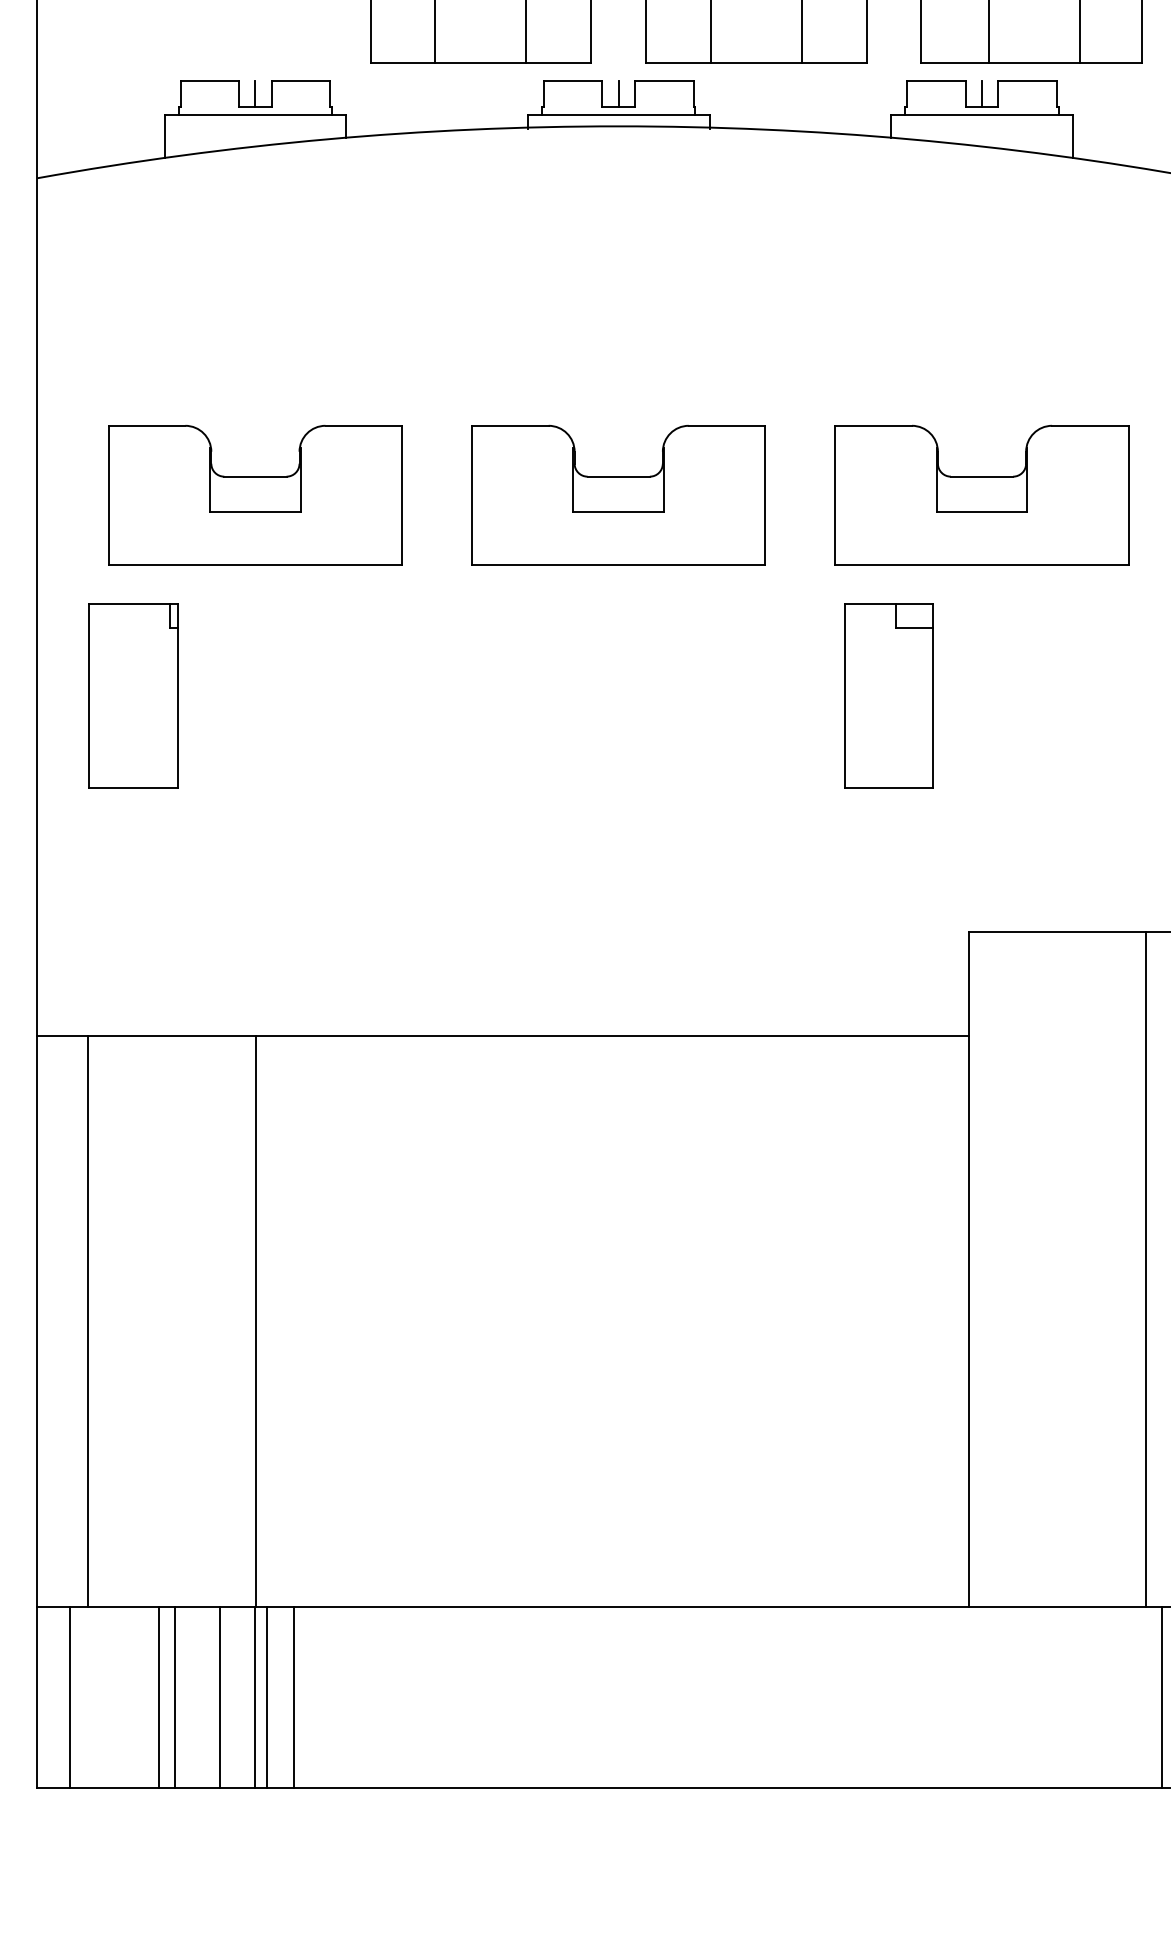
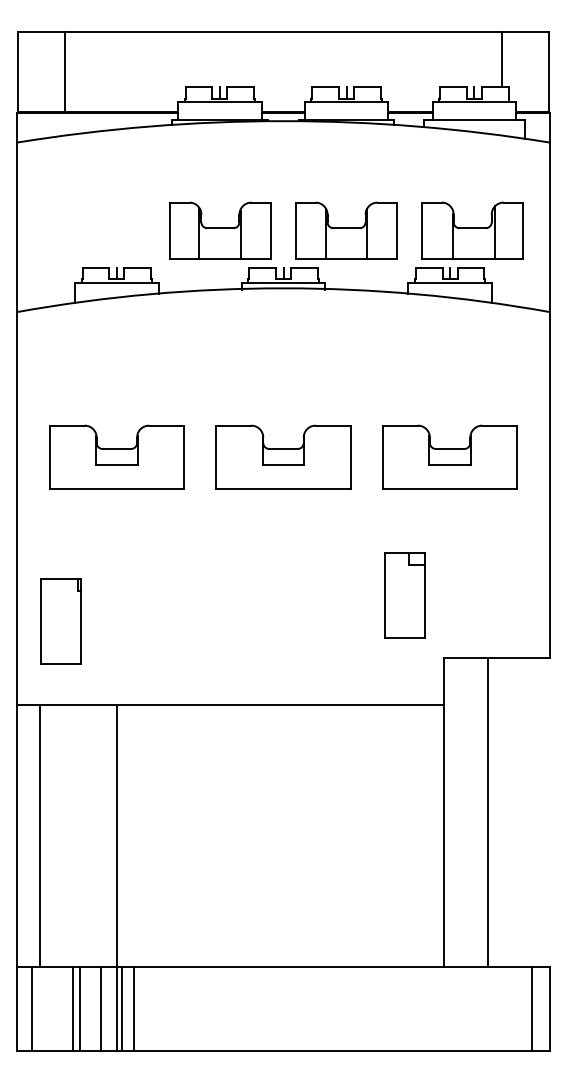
part: (132, 695) -> (60, 621), moved
part: (886, 695) -> (404, 595), moved
line: (1146, 1269) -> (488, 812), moved

